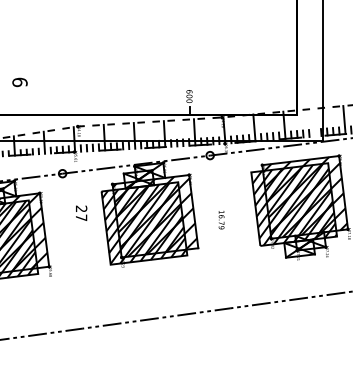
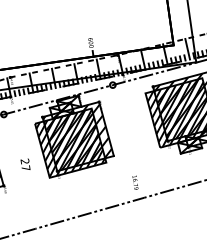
line: (314, 122) -> (187, 49), added
text: (81, 212) -> (25, 164), moved
text: (221, 220) -> (135, 183), moved

